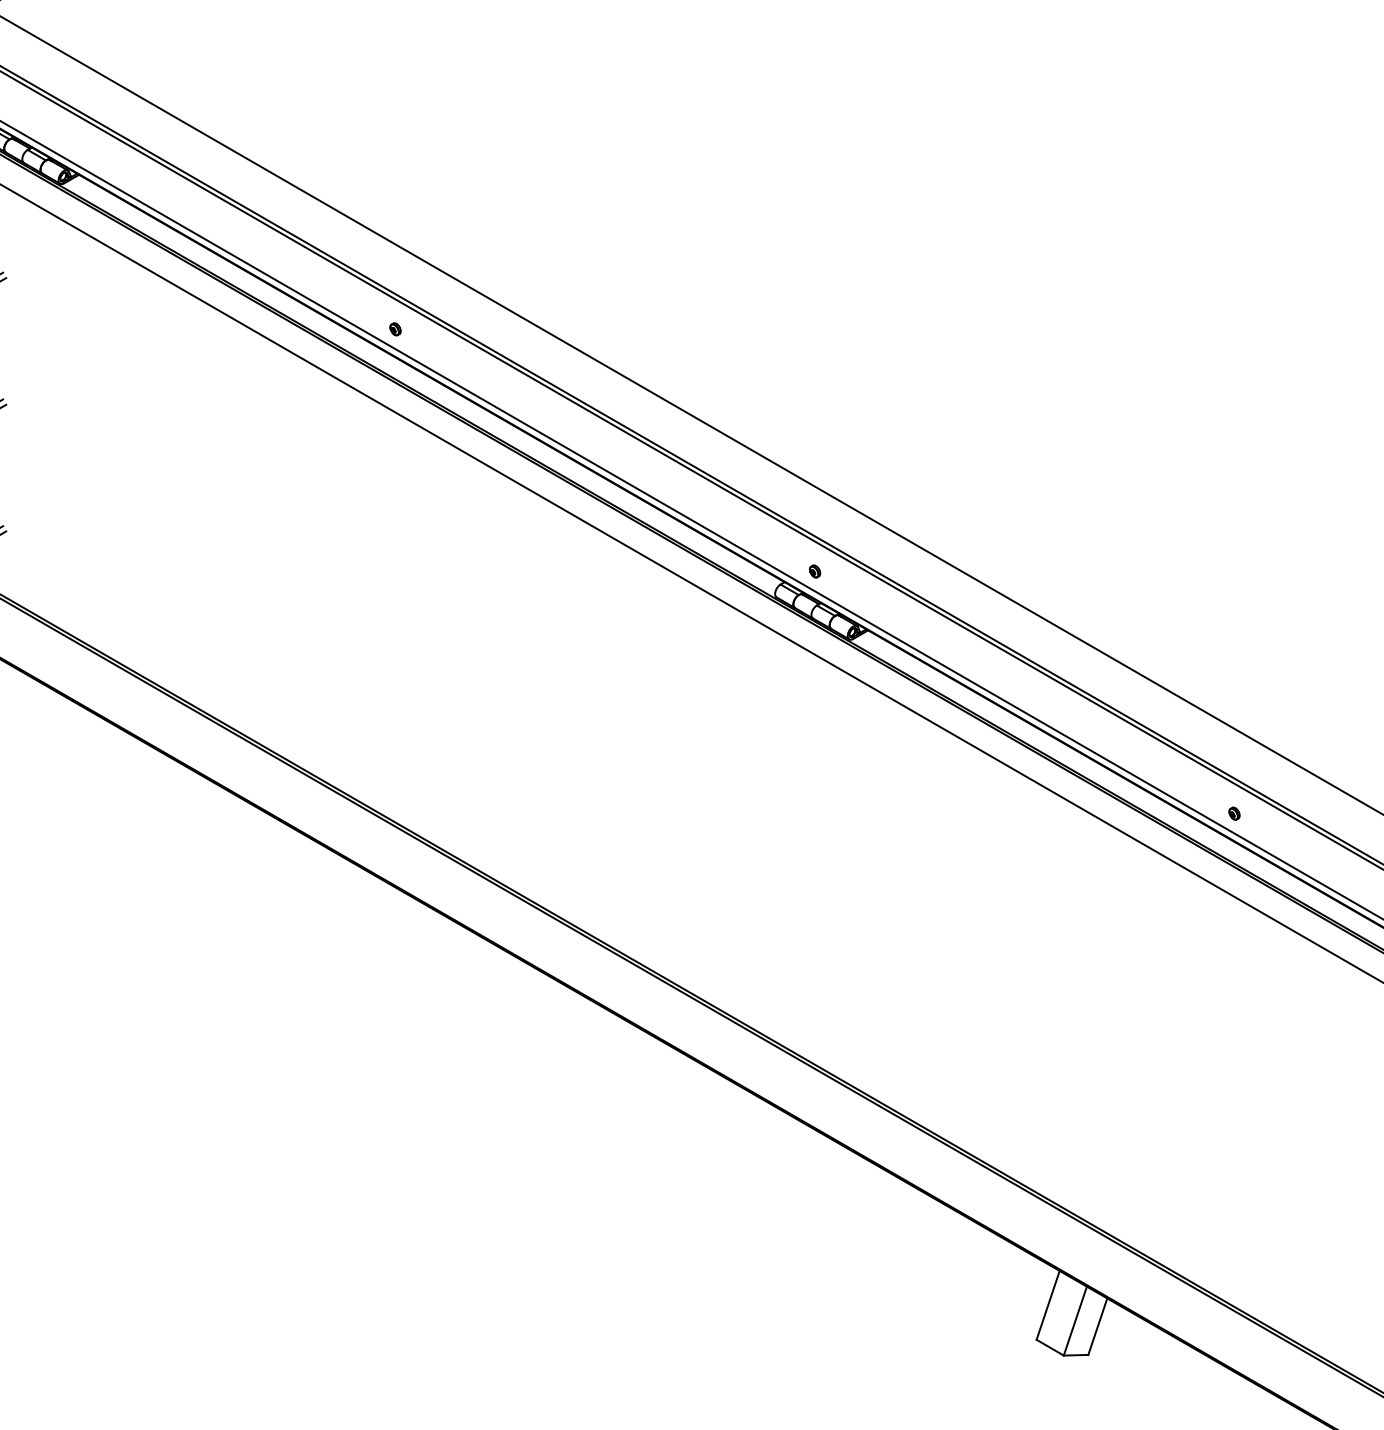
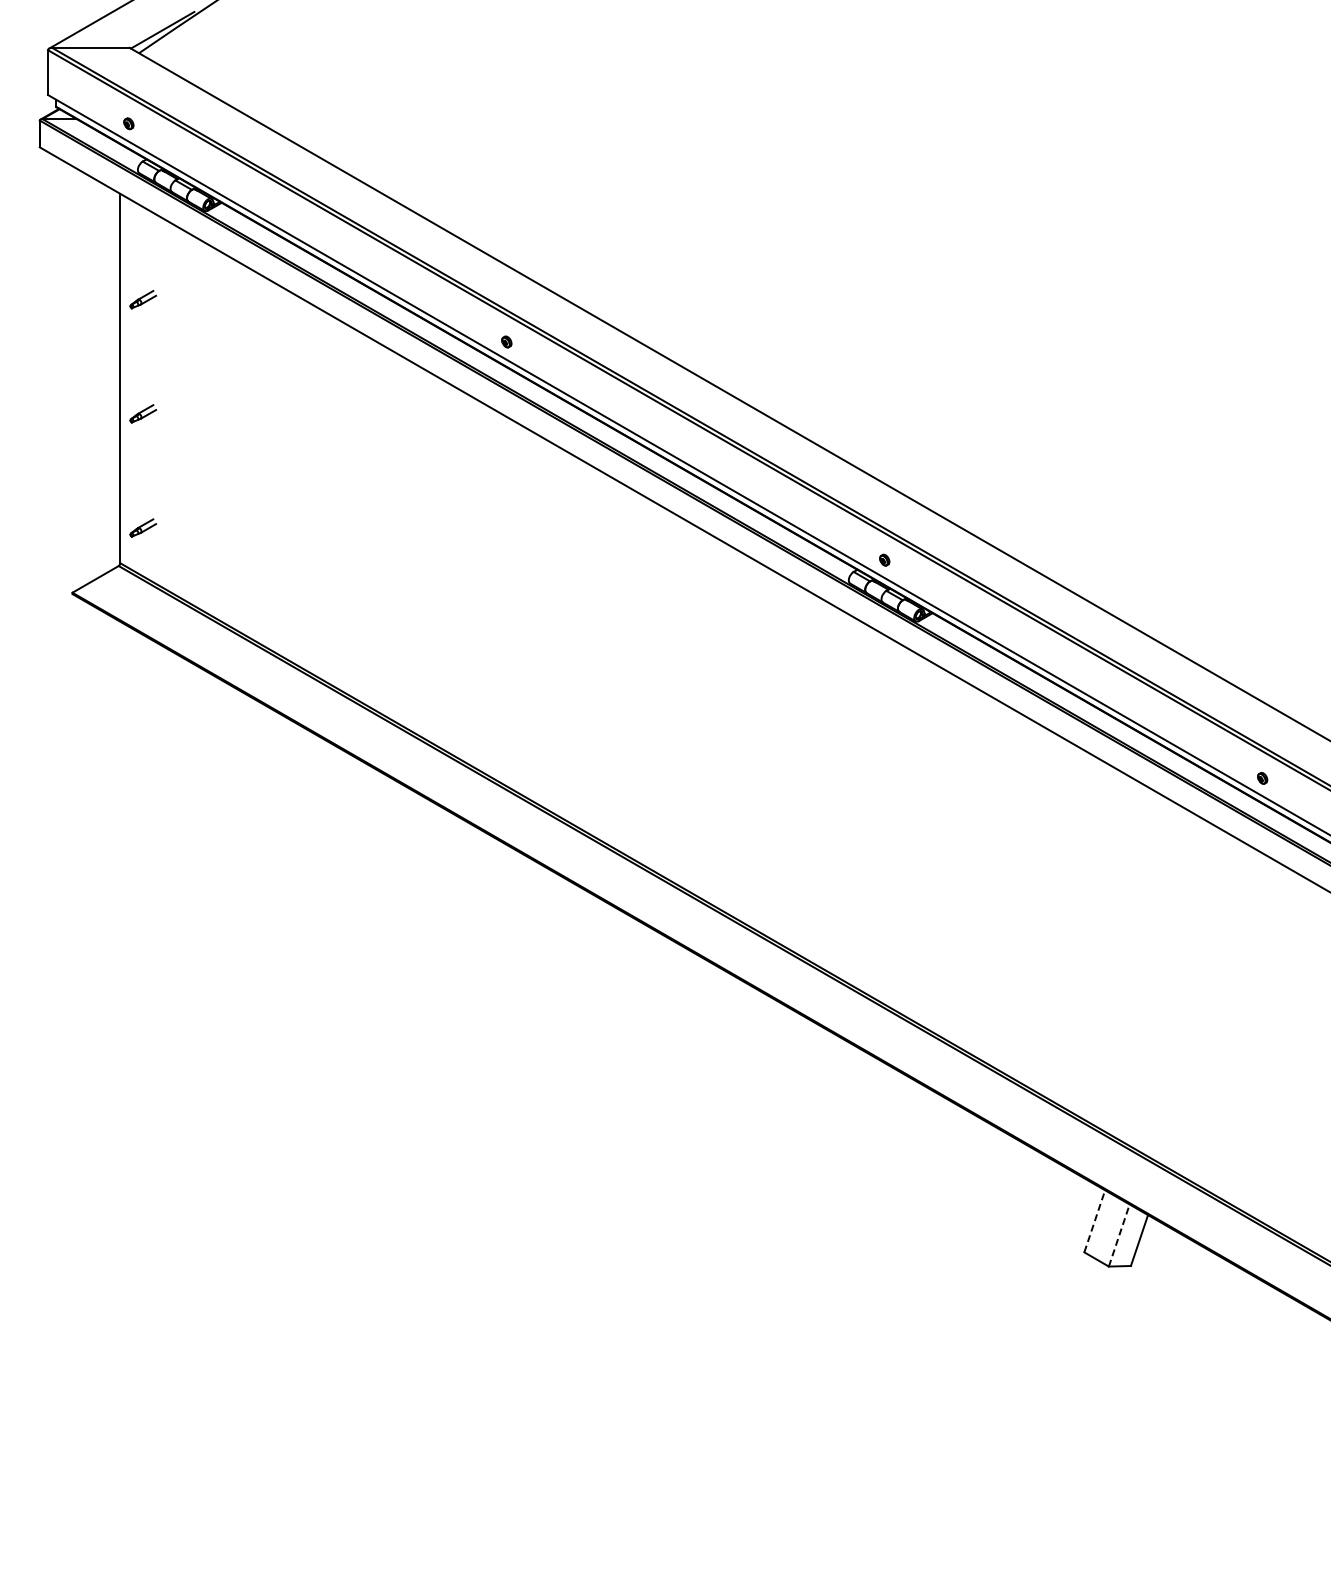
line: (1047, 1305) -> (1094, 1221), solid -> dashed
line: (1075, 1321) -> (1119, 1235), solid -> dashed

